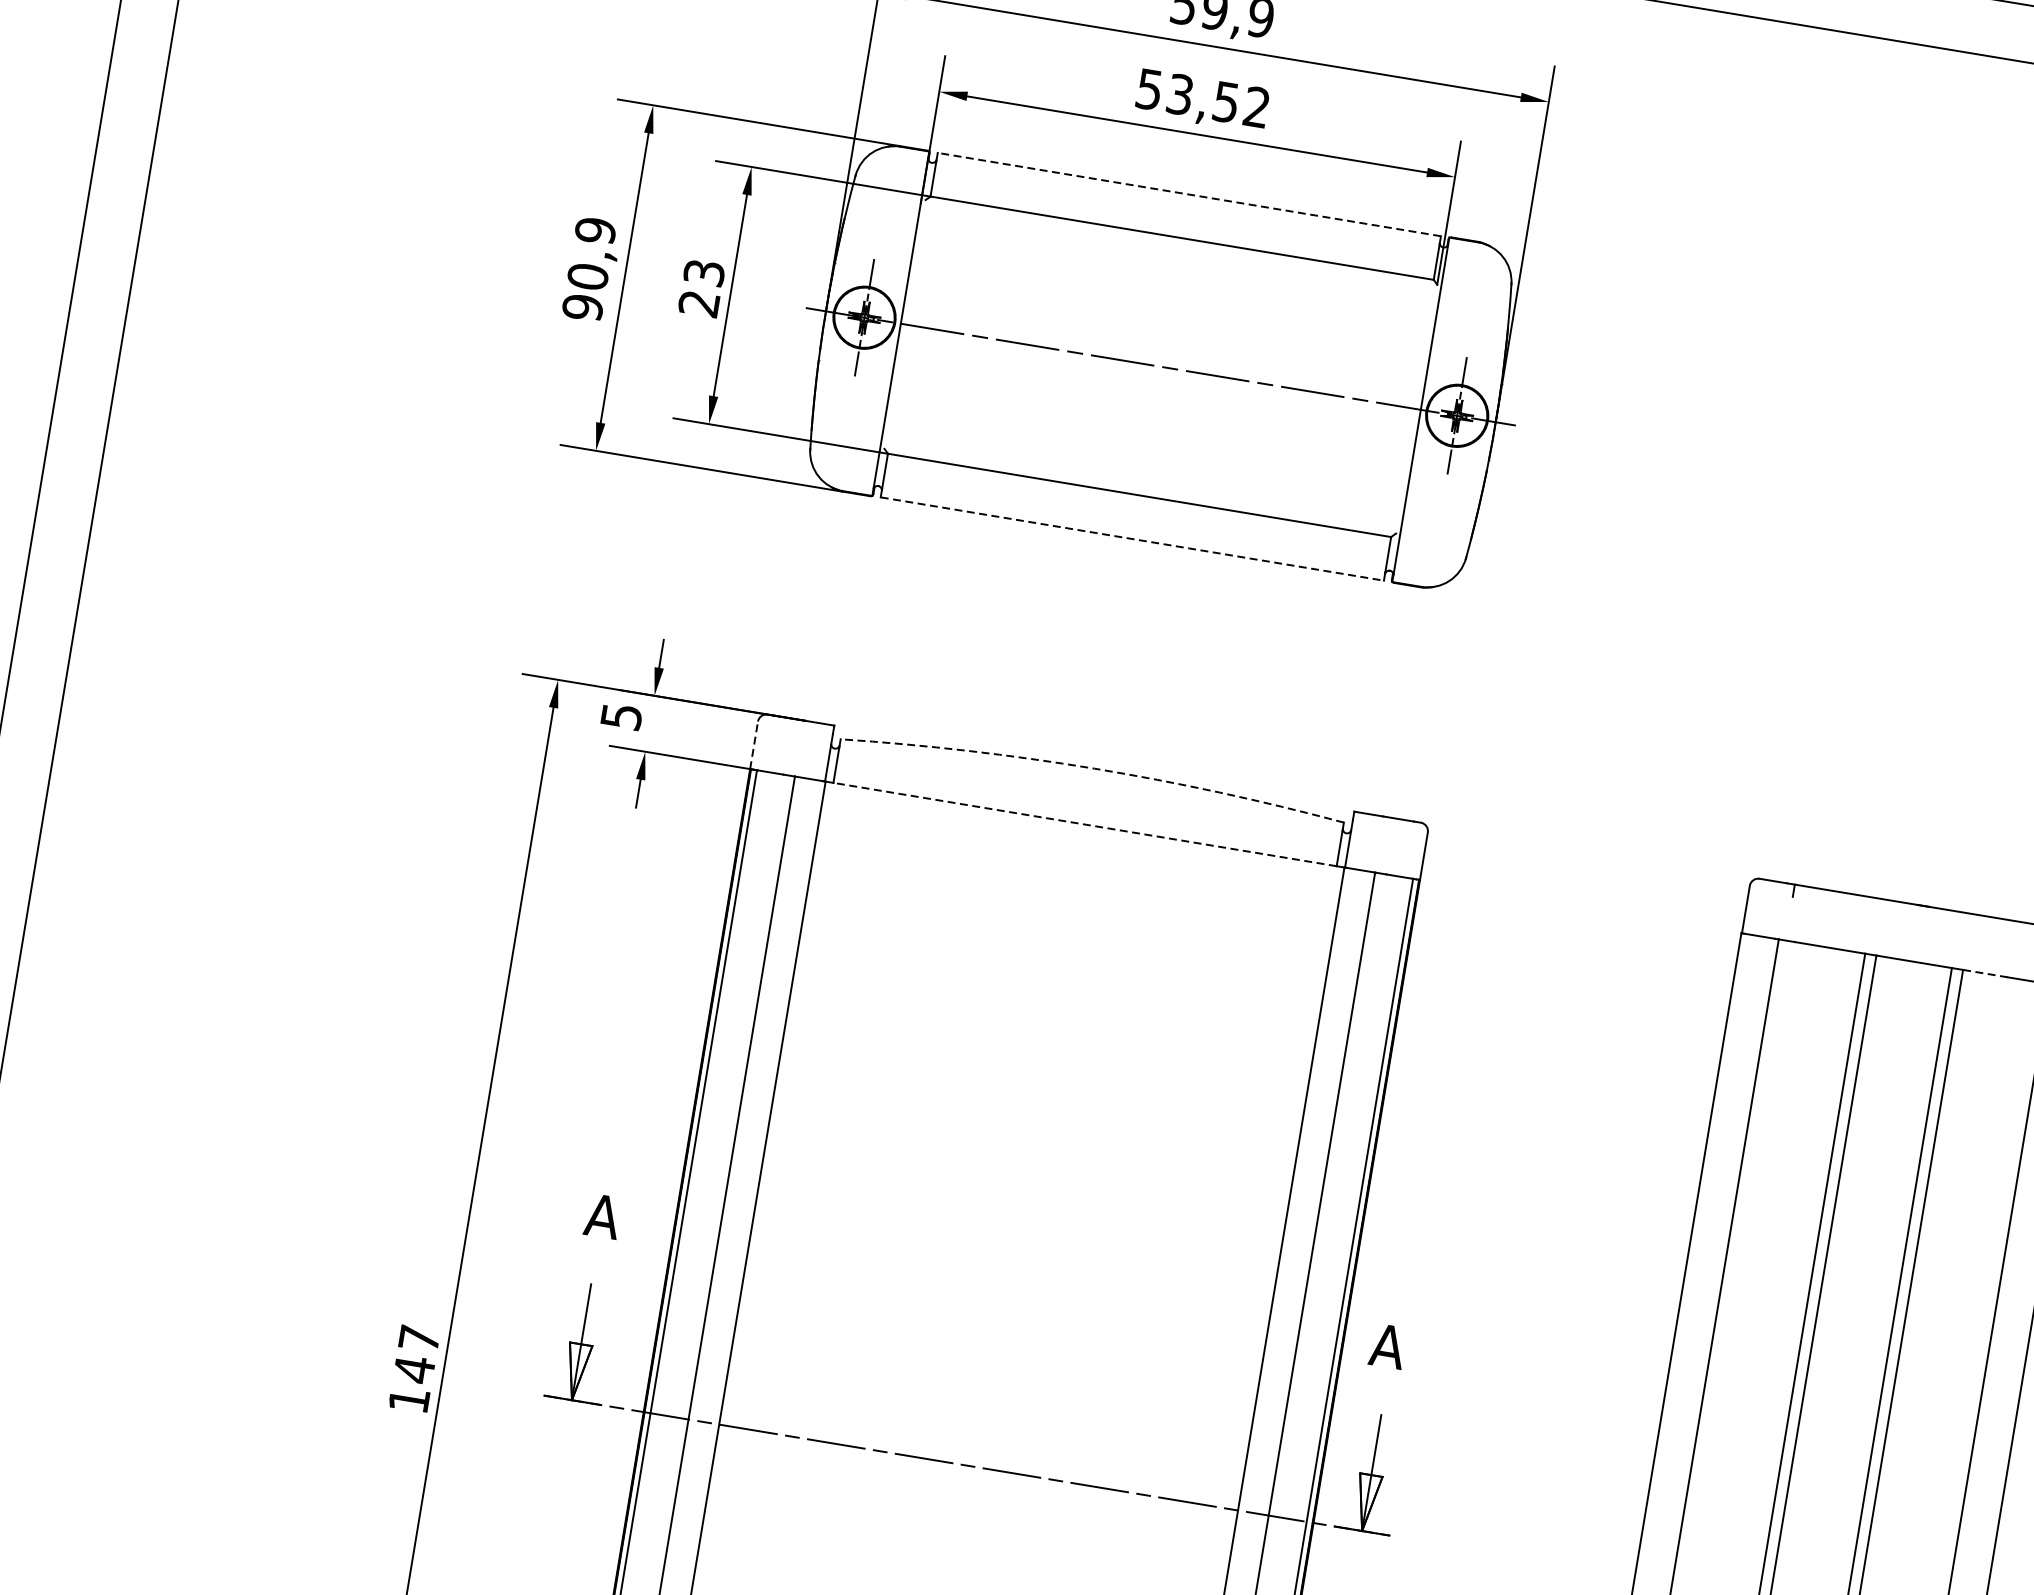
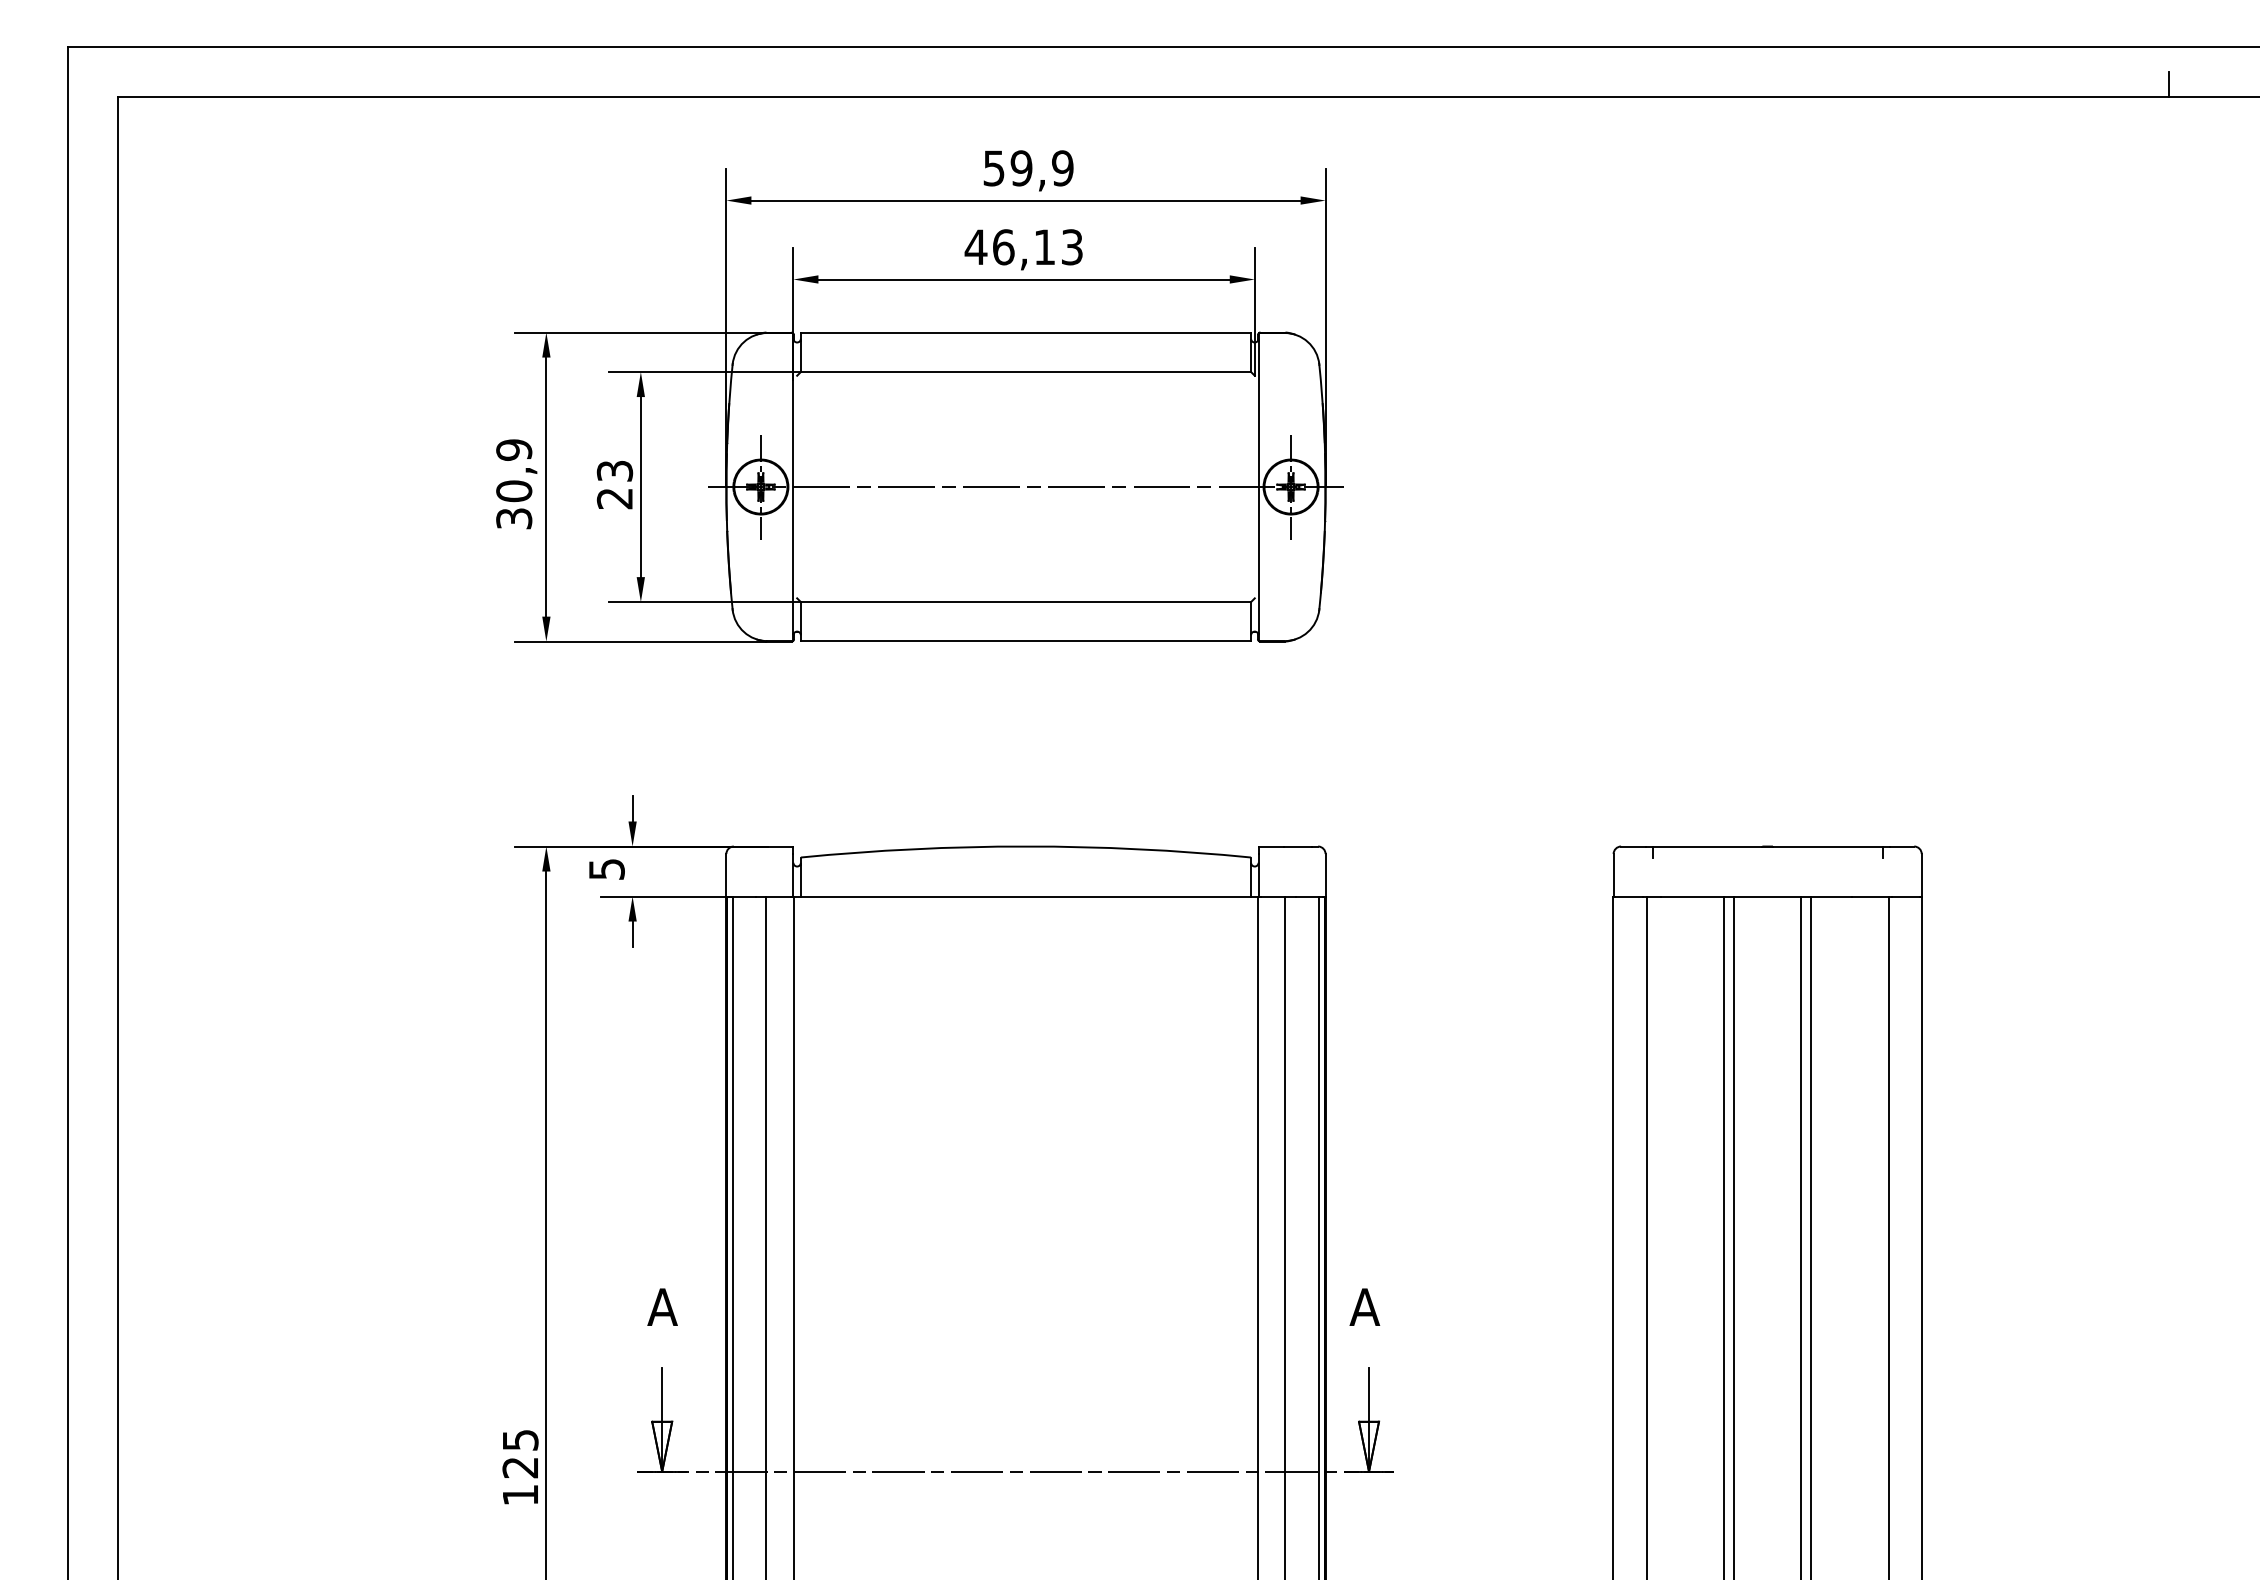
text: (1202, 98) -> (1023, 247), 53,52 -> 46,13
line: (1188, 195) -> (1025, 333), dashed -> solid
text: (583, 307) -> (514, 518), 90,9 -> 30,9
line: (1132, 539) -> (1026, 641), dashed -> solid
line: (754, 744) -> (726, 874), dashed -> solid
arc: (1093, 768) -> (1025, 846), dashed -> solid
line: (1084, 824) -> (1025, 896), dashed -> solid
line: (1986, 973) -> (1832, 896), dashed -> solid
text: (416, 1354) -> (520, 1454), 147 -> 125

